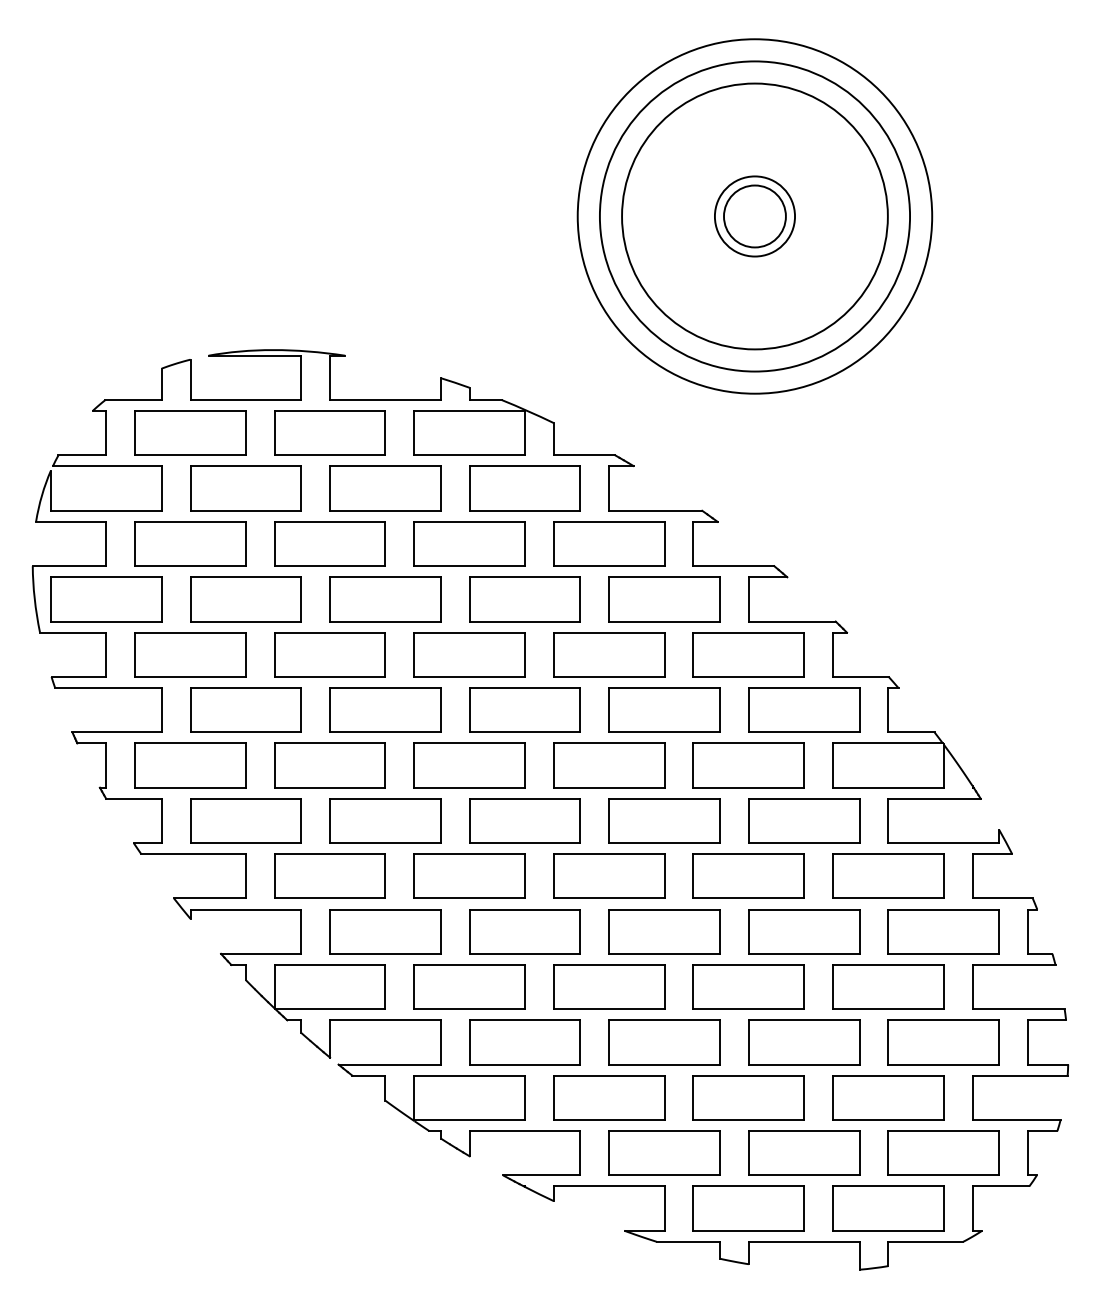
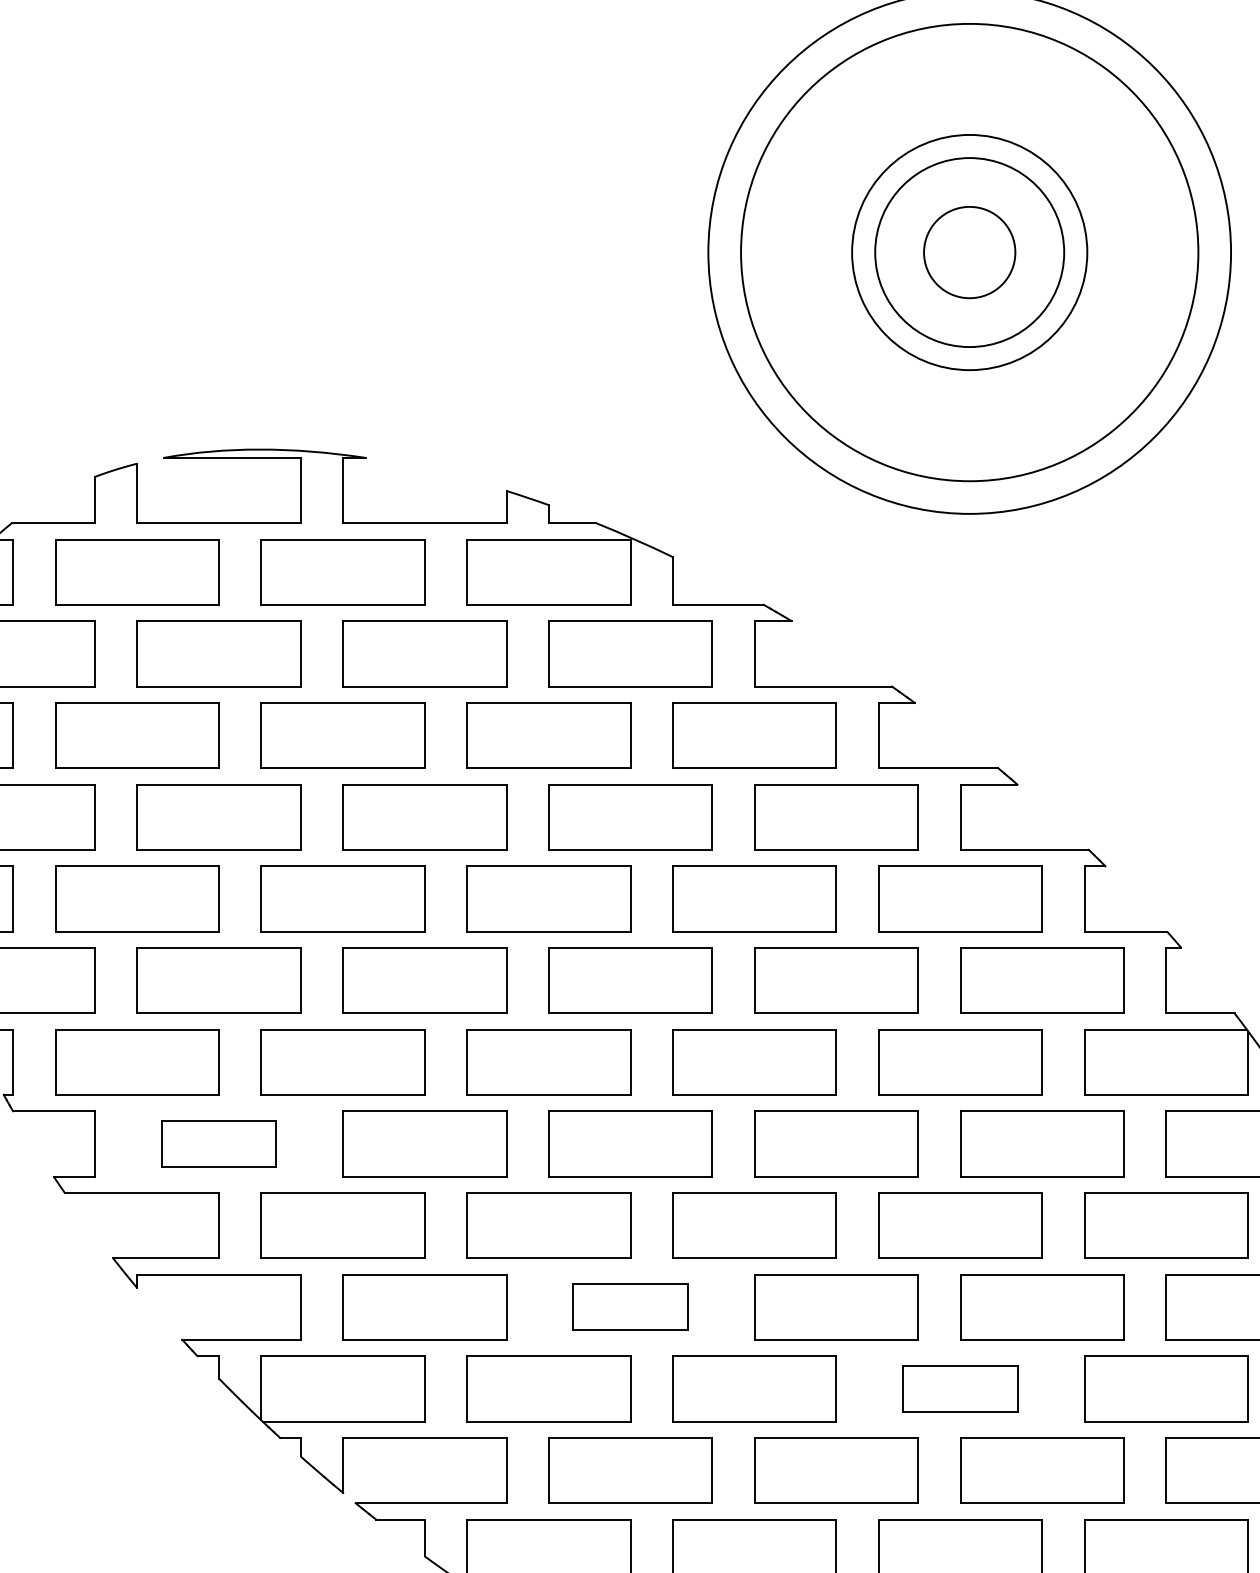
circle: (754, 216) -> (969, 252), size x0.6
circle: (754, 216) -> (969, 252), size x1.6
part: (245, 820) -> (218, 1143), size x0.7
part: (524, 931) -> (629, 1306), size x0.7
part: (748, 986) -> (960, 1388), size x0.7

